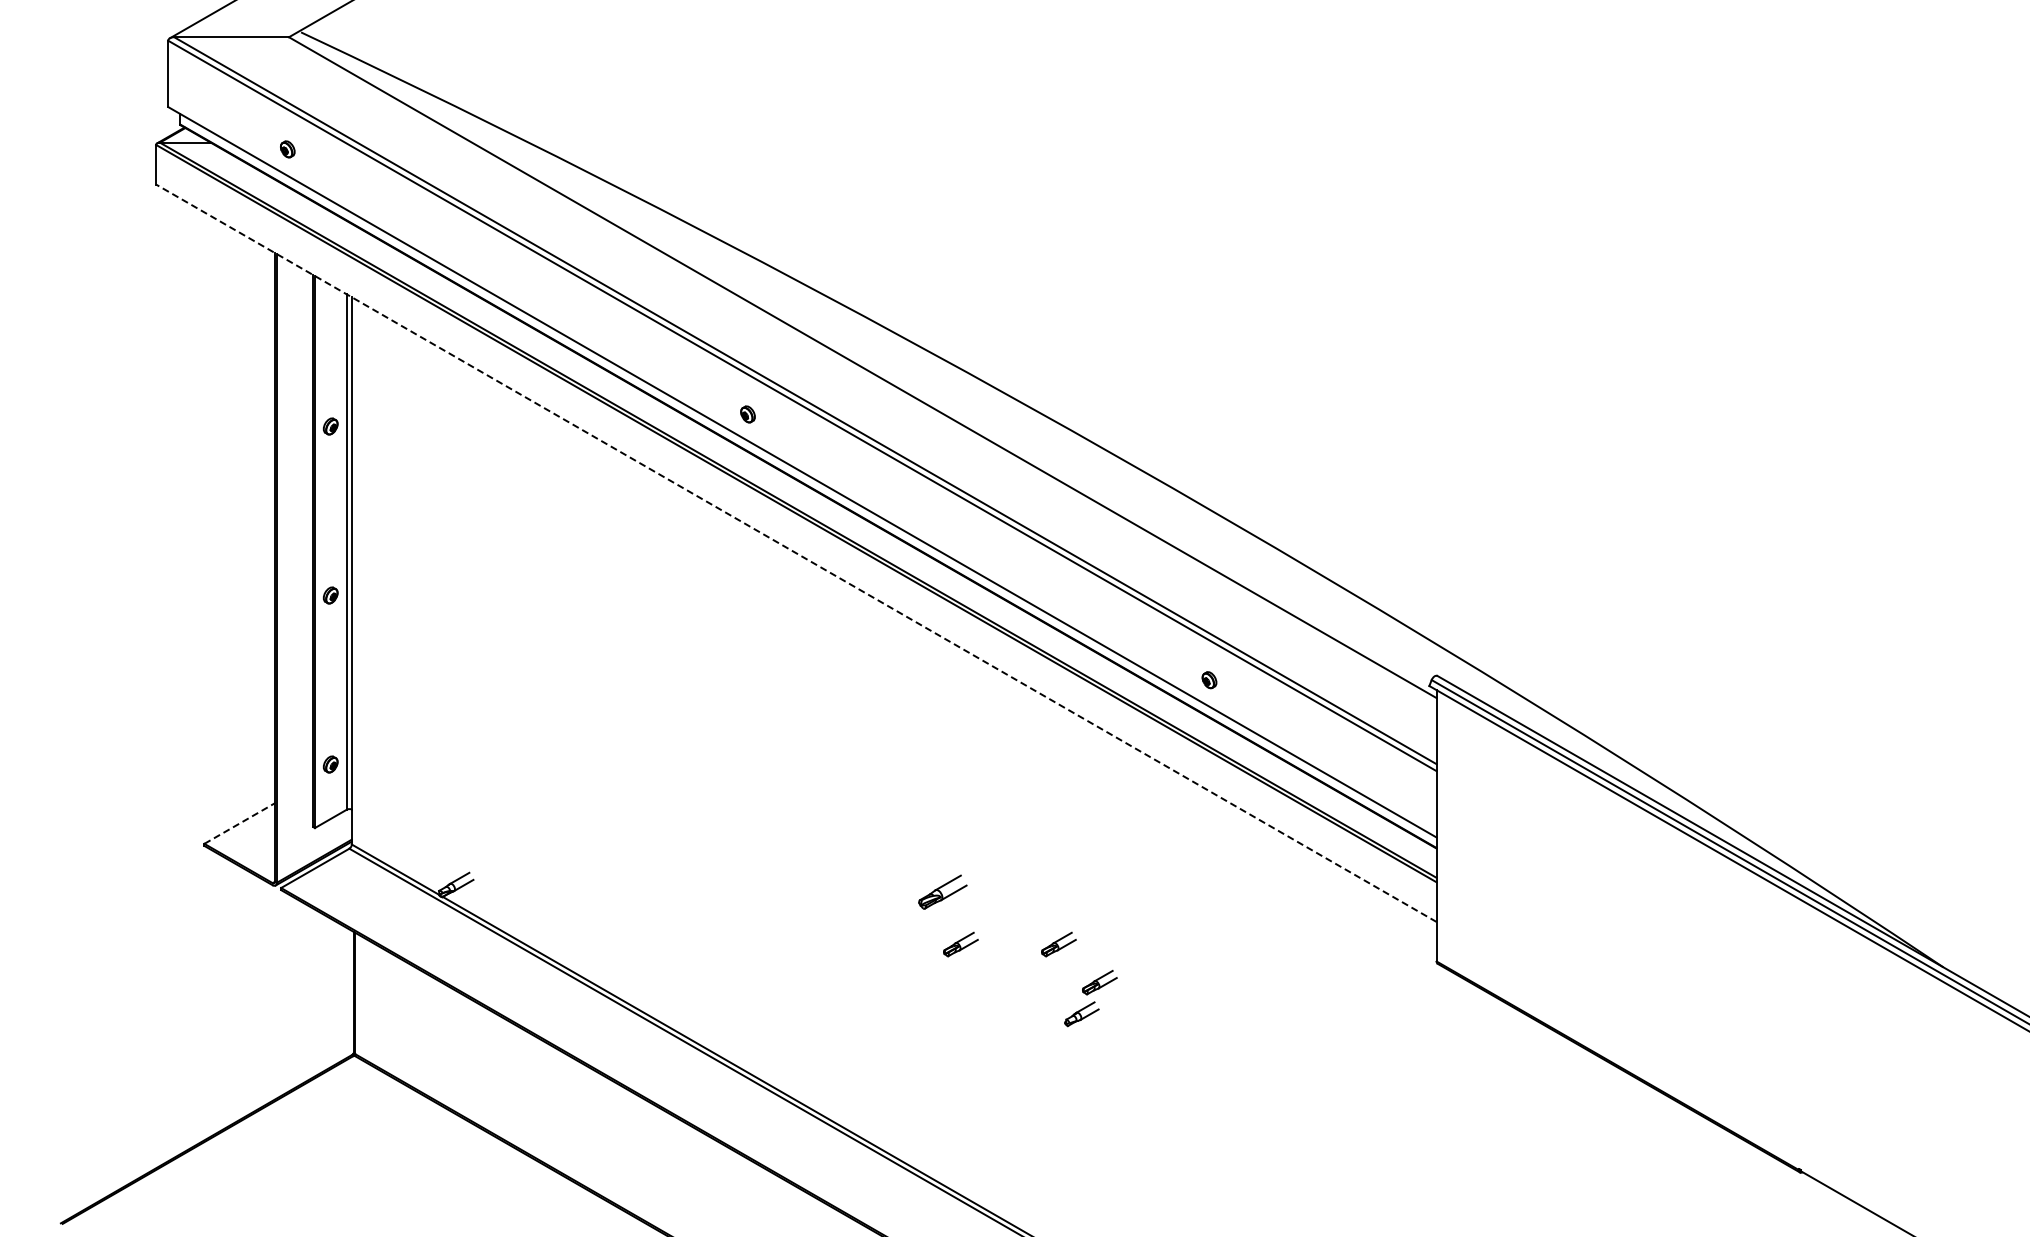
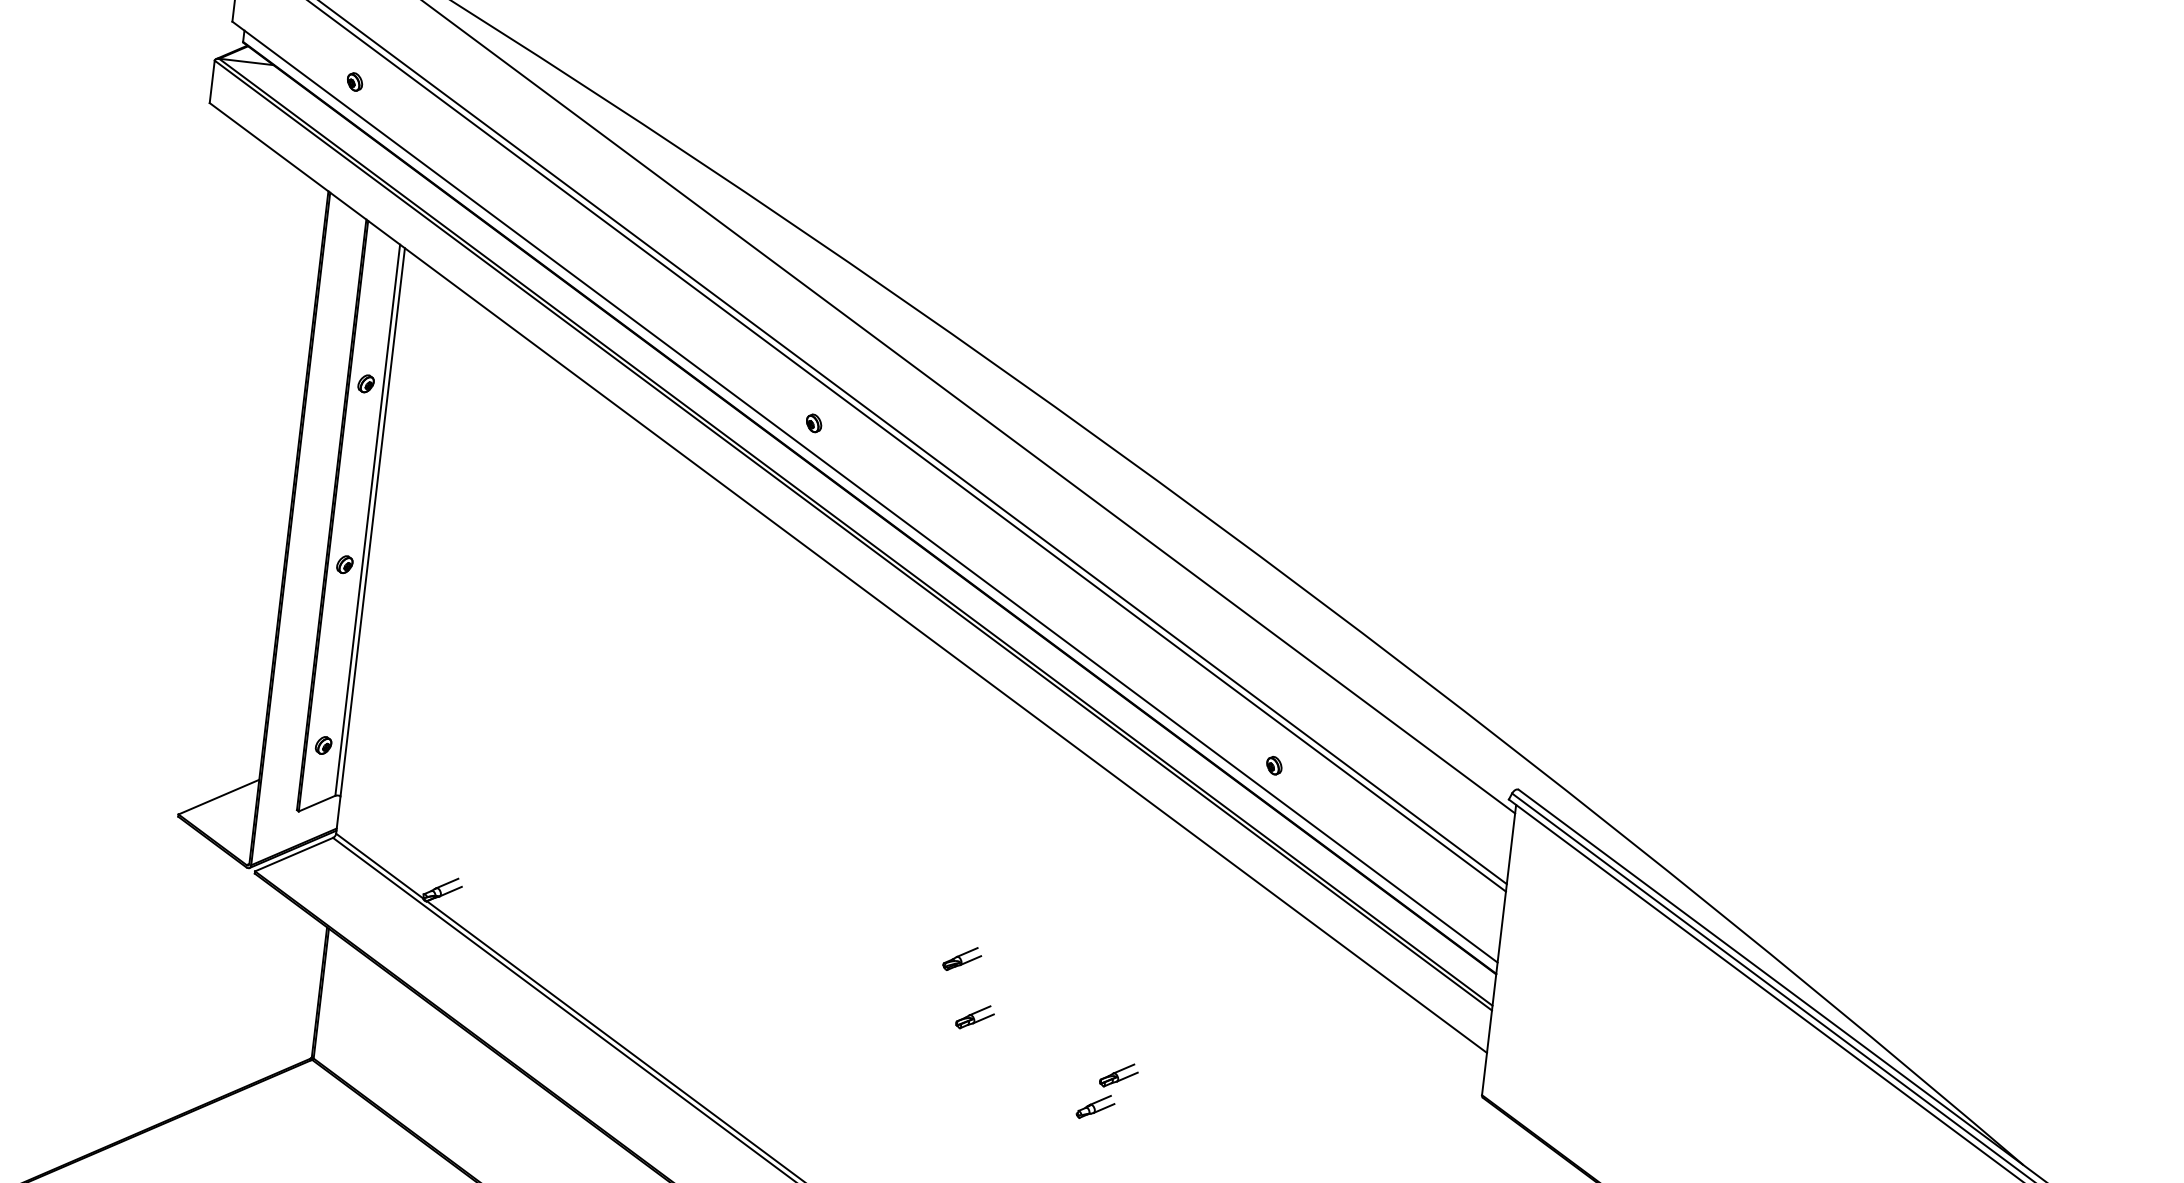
line: (796, 553) -> (848, 578), dashed -> solid
line: (239, 823) -> (218, 797), dashed -> solid
part: (942, 892) -> (962, 959), size x0.71
part: (1058, 944) -> (1079, 1029), removed

